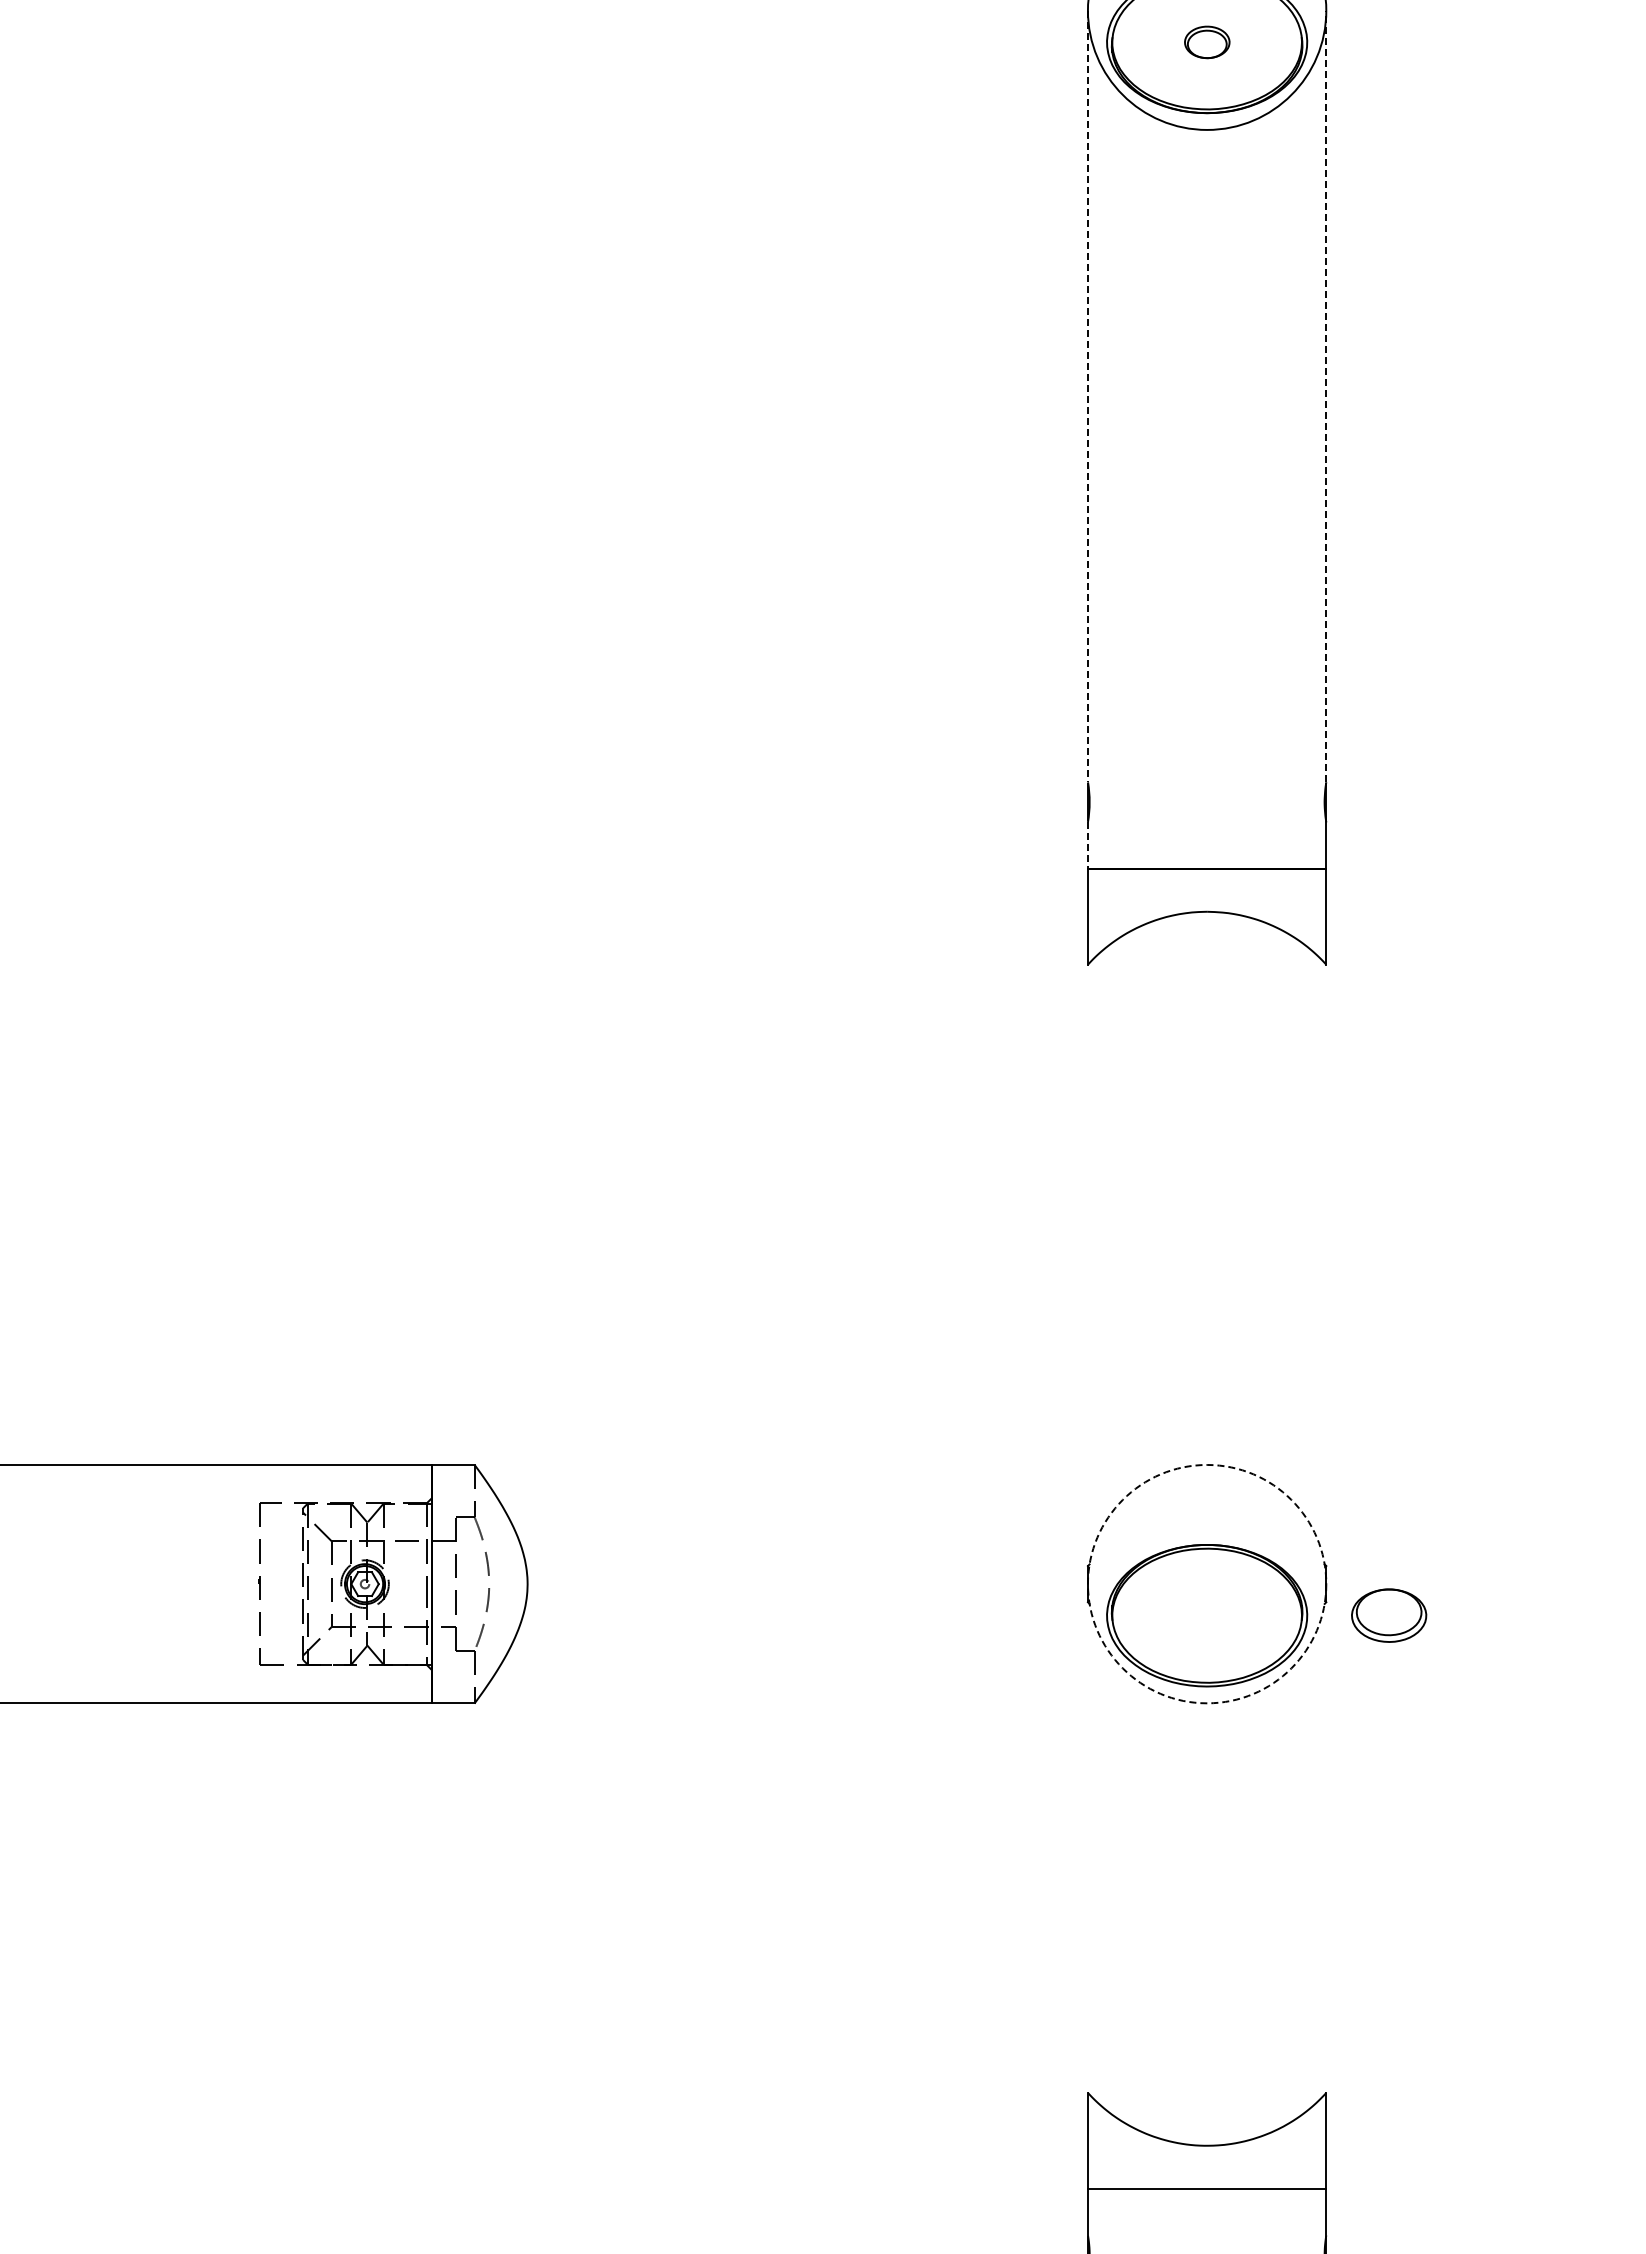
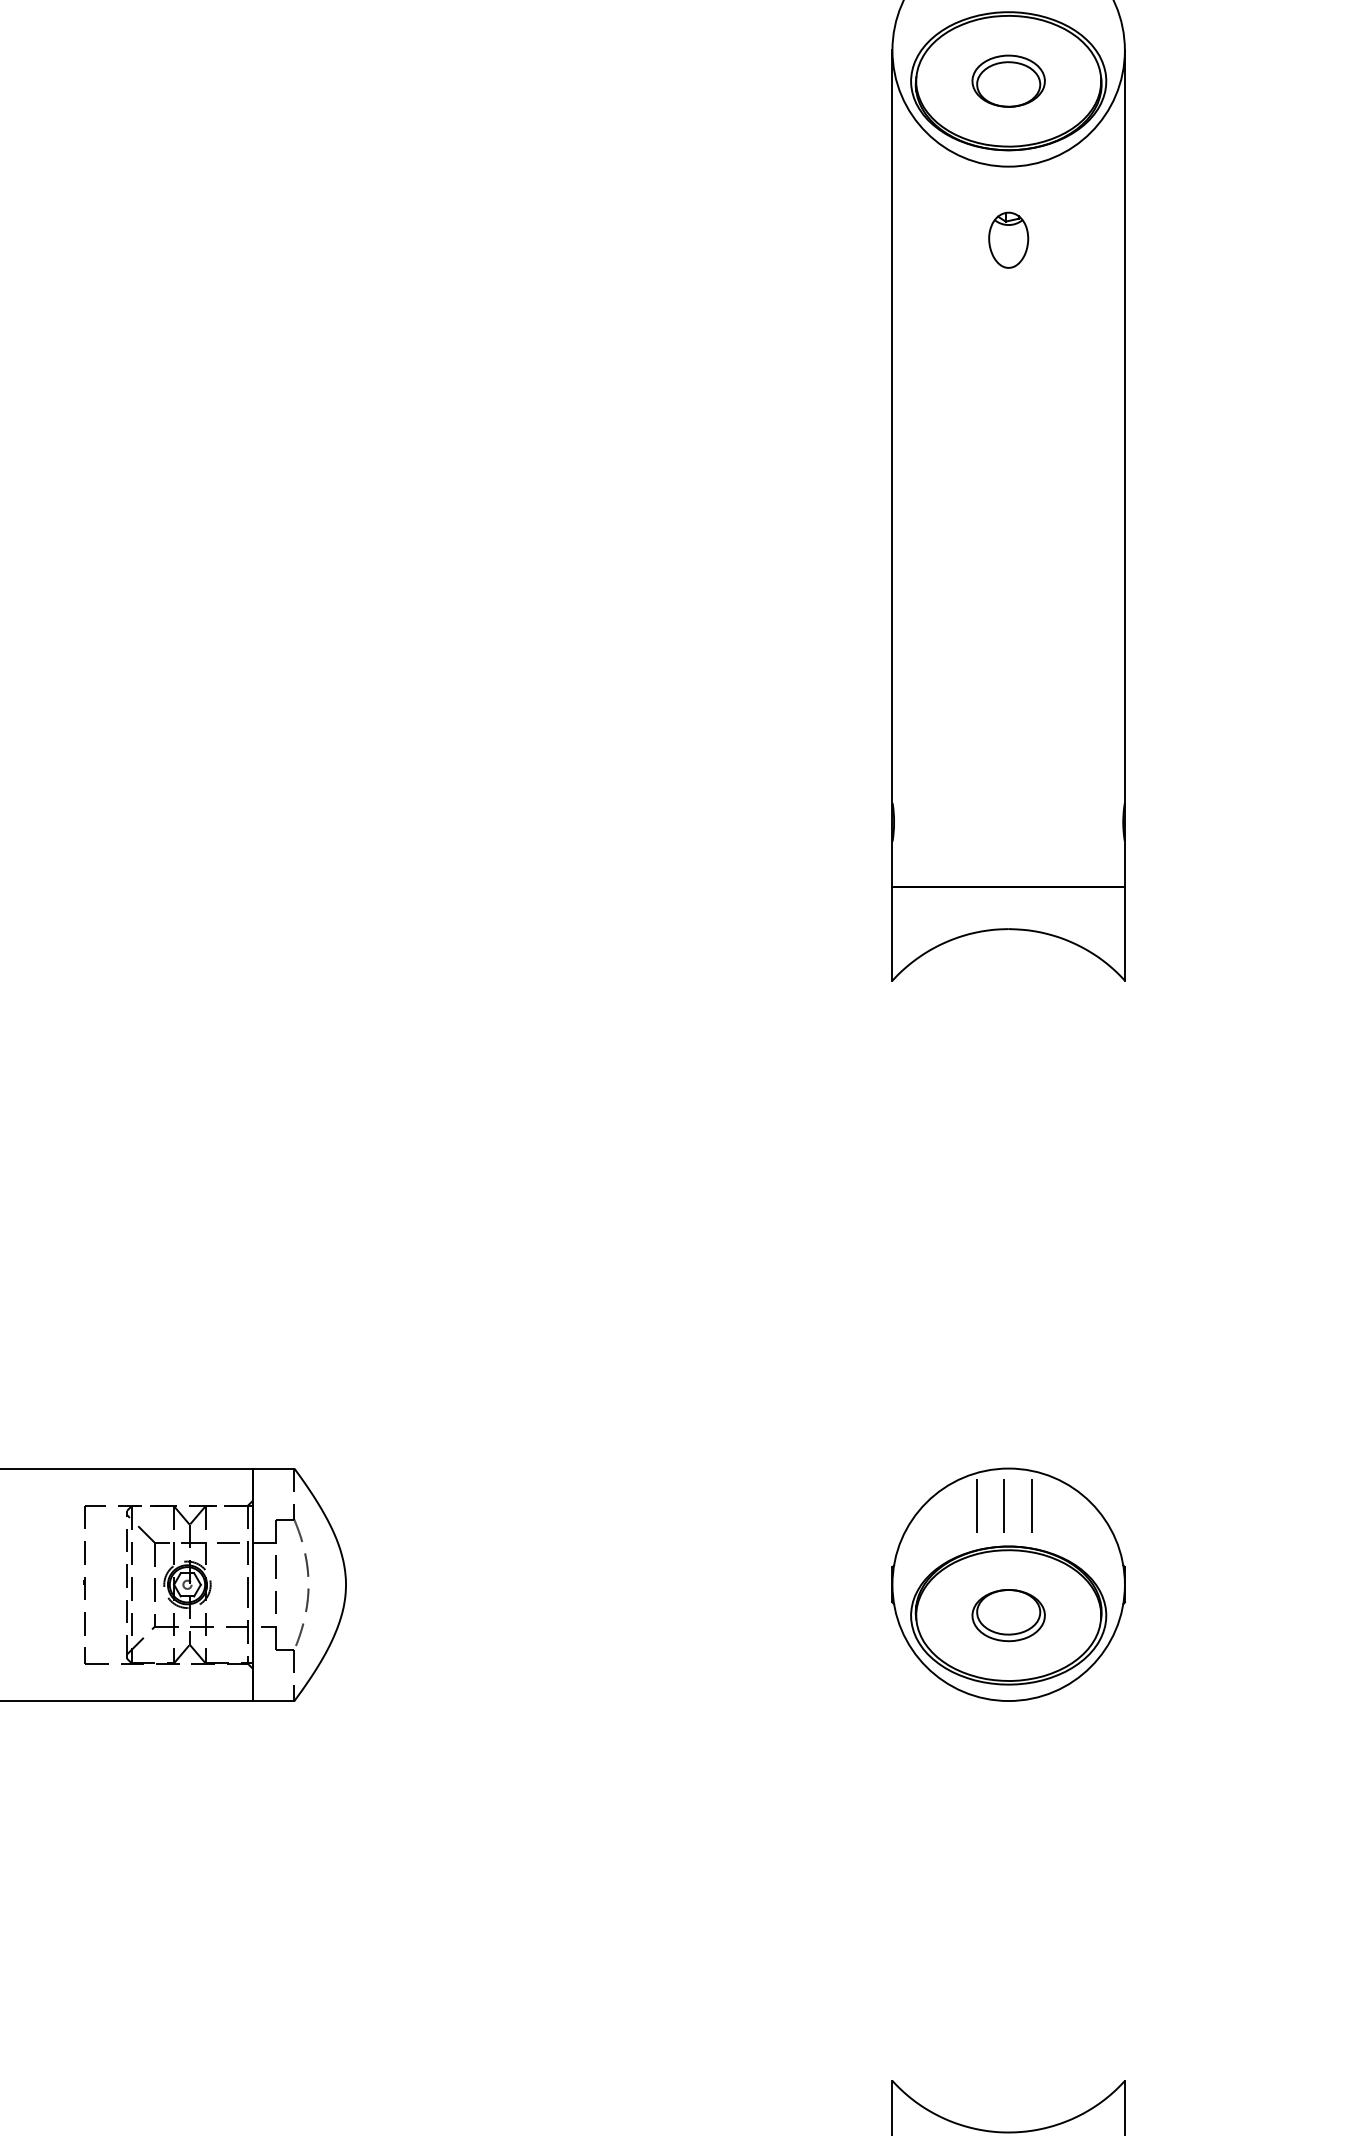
part: (1207, 42) -> (1009, 81), size x1.67
part: (1207, 205) -> (1009, 240), added
line: (1087, 396) -> (892, 426), dashed -> solid
line: (1326, 396) -> (1125, 426), dashed -> solid
line: (1087, 846) -> (892, 865), dashed -> solid
line: (1174, 1503) -> (976, 1506), added
line: (1202, 1503) -> (1004, 1506), added
line: (1230, 1503) -> (1031, 1506), added
circle: (1206, 1583) -> (1008, 1584), dashed -> solid
part: (1389, 1615) -> (1009, 1615), moved

